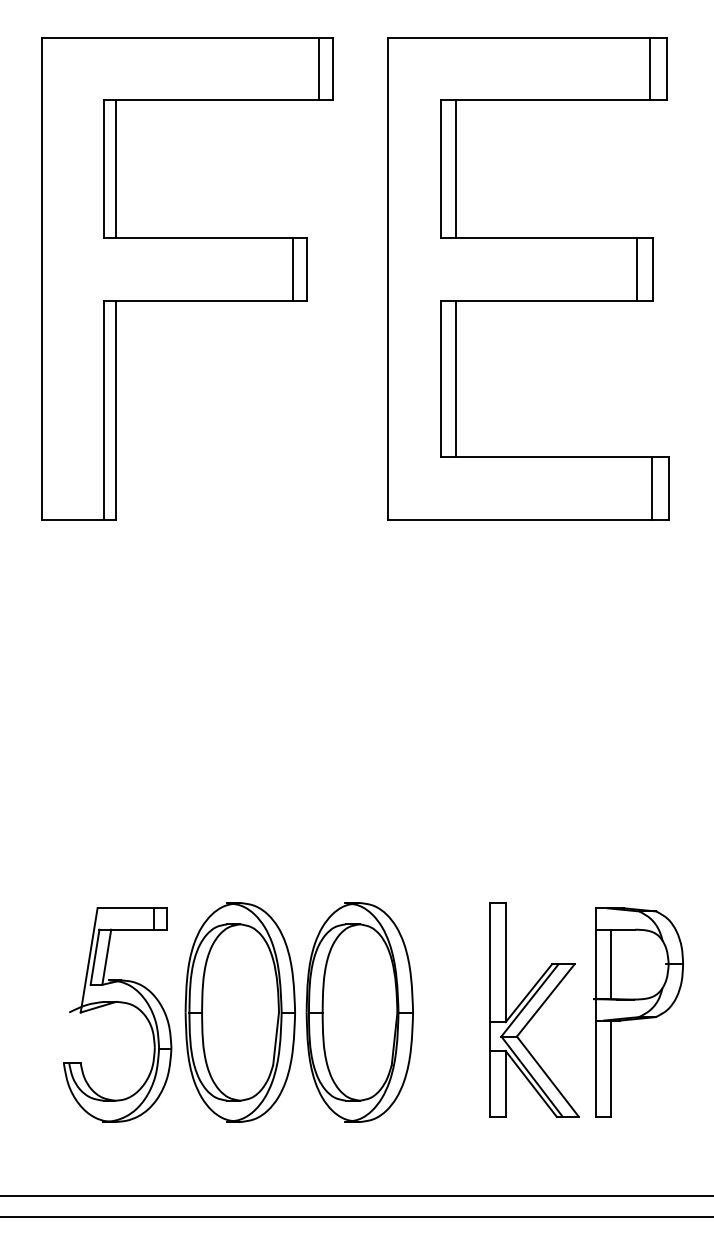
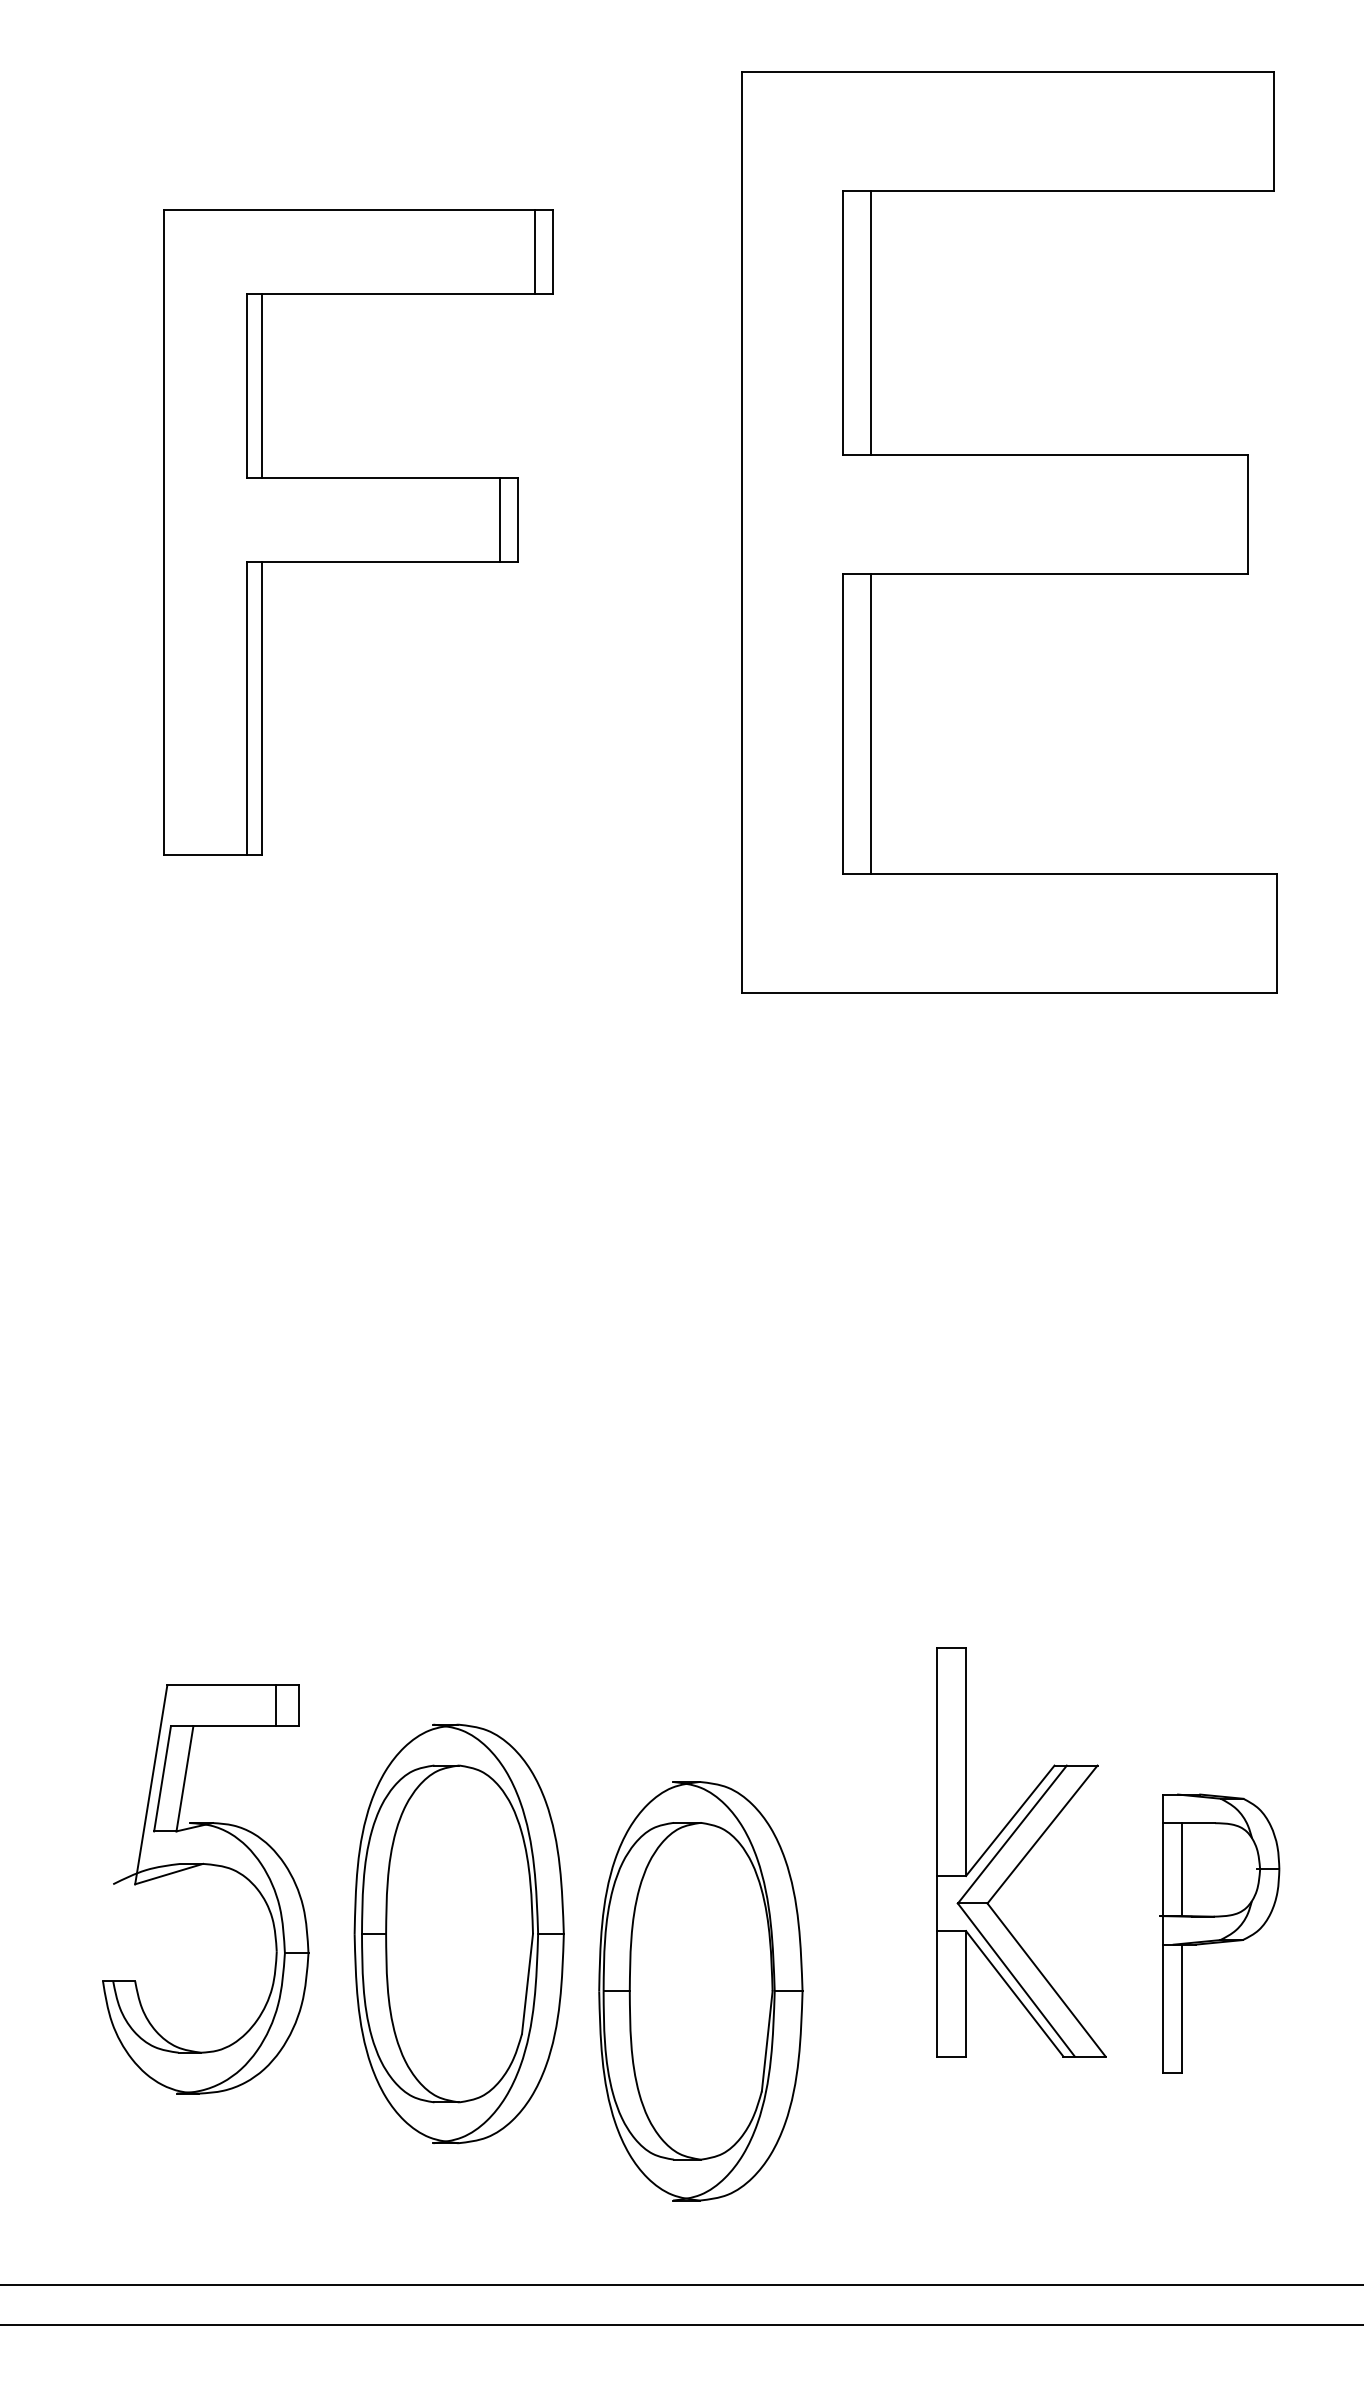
line: (650, 68) -> (1242, 130), removed
line: (636, 269) -> (1215, 514), removed
part: (187, 278) -> (358, 531), size x0.7
line: (651, 488) -> (1244, 932), removed
part: (114, 1003) -> (199, 1867), moved
part: (534, 1009) -> (1021, 1851), moved
part: (359, 1012) -> (700, 1991), moved
part: (638, 1012) -> (1219, 1933), size x0.7

